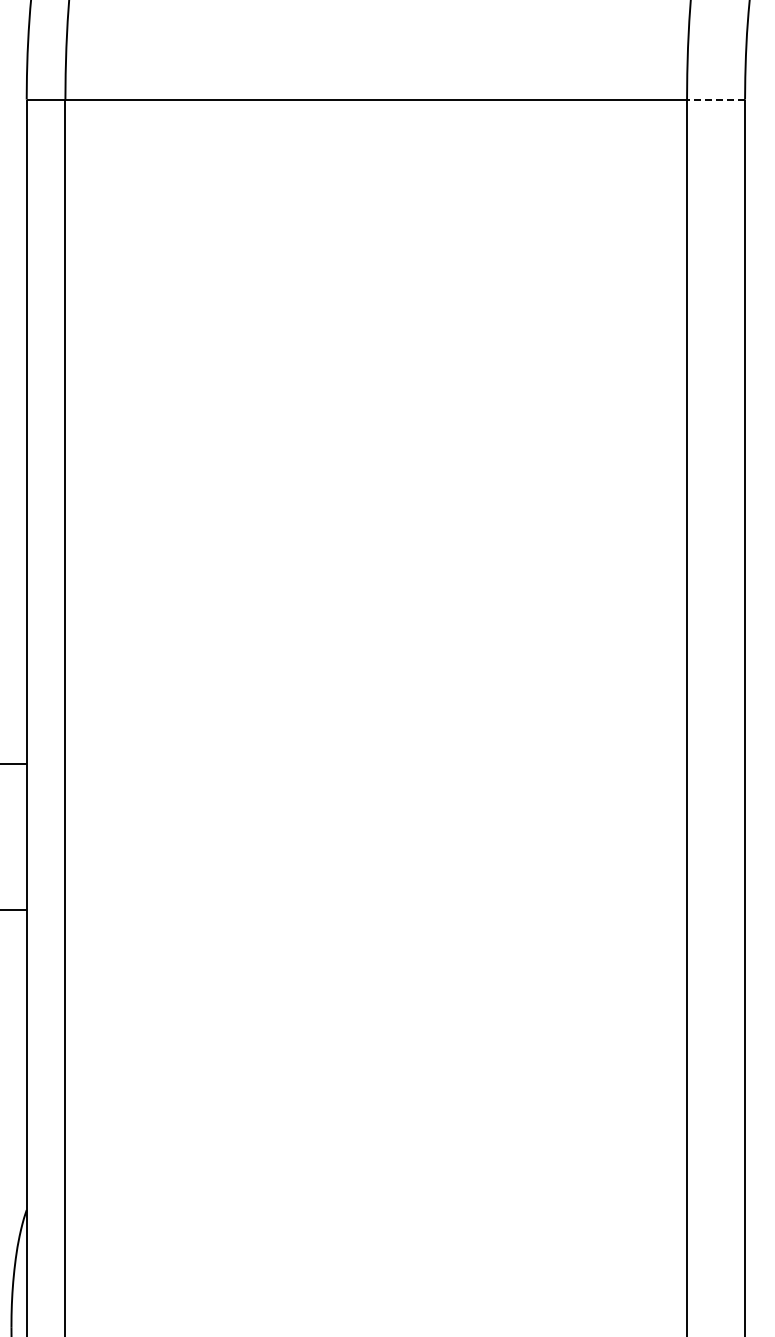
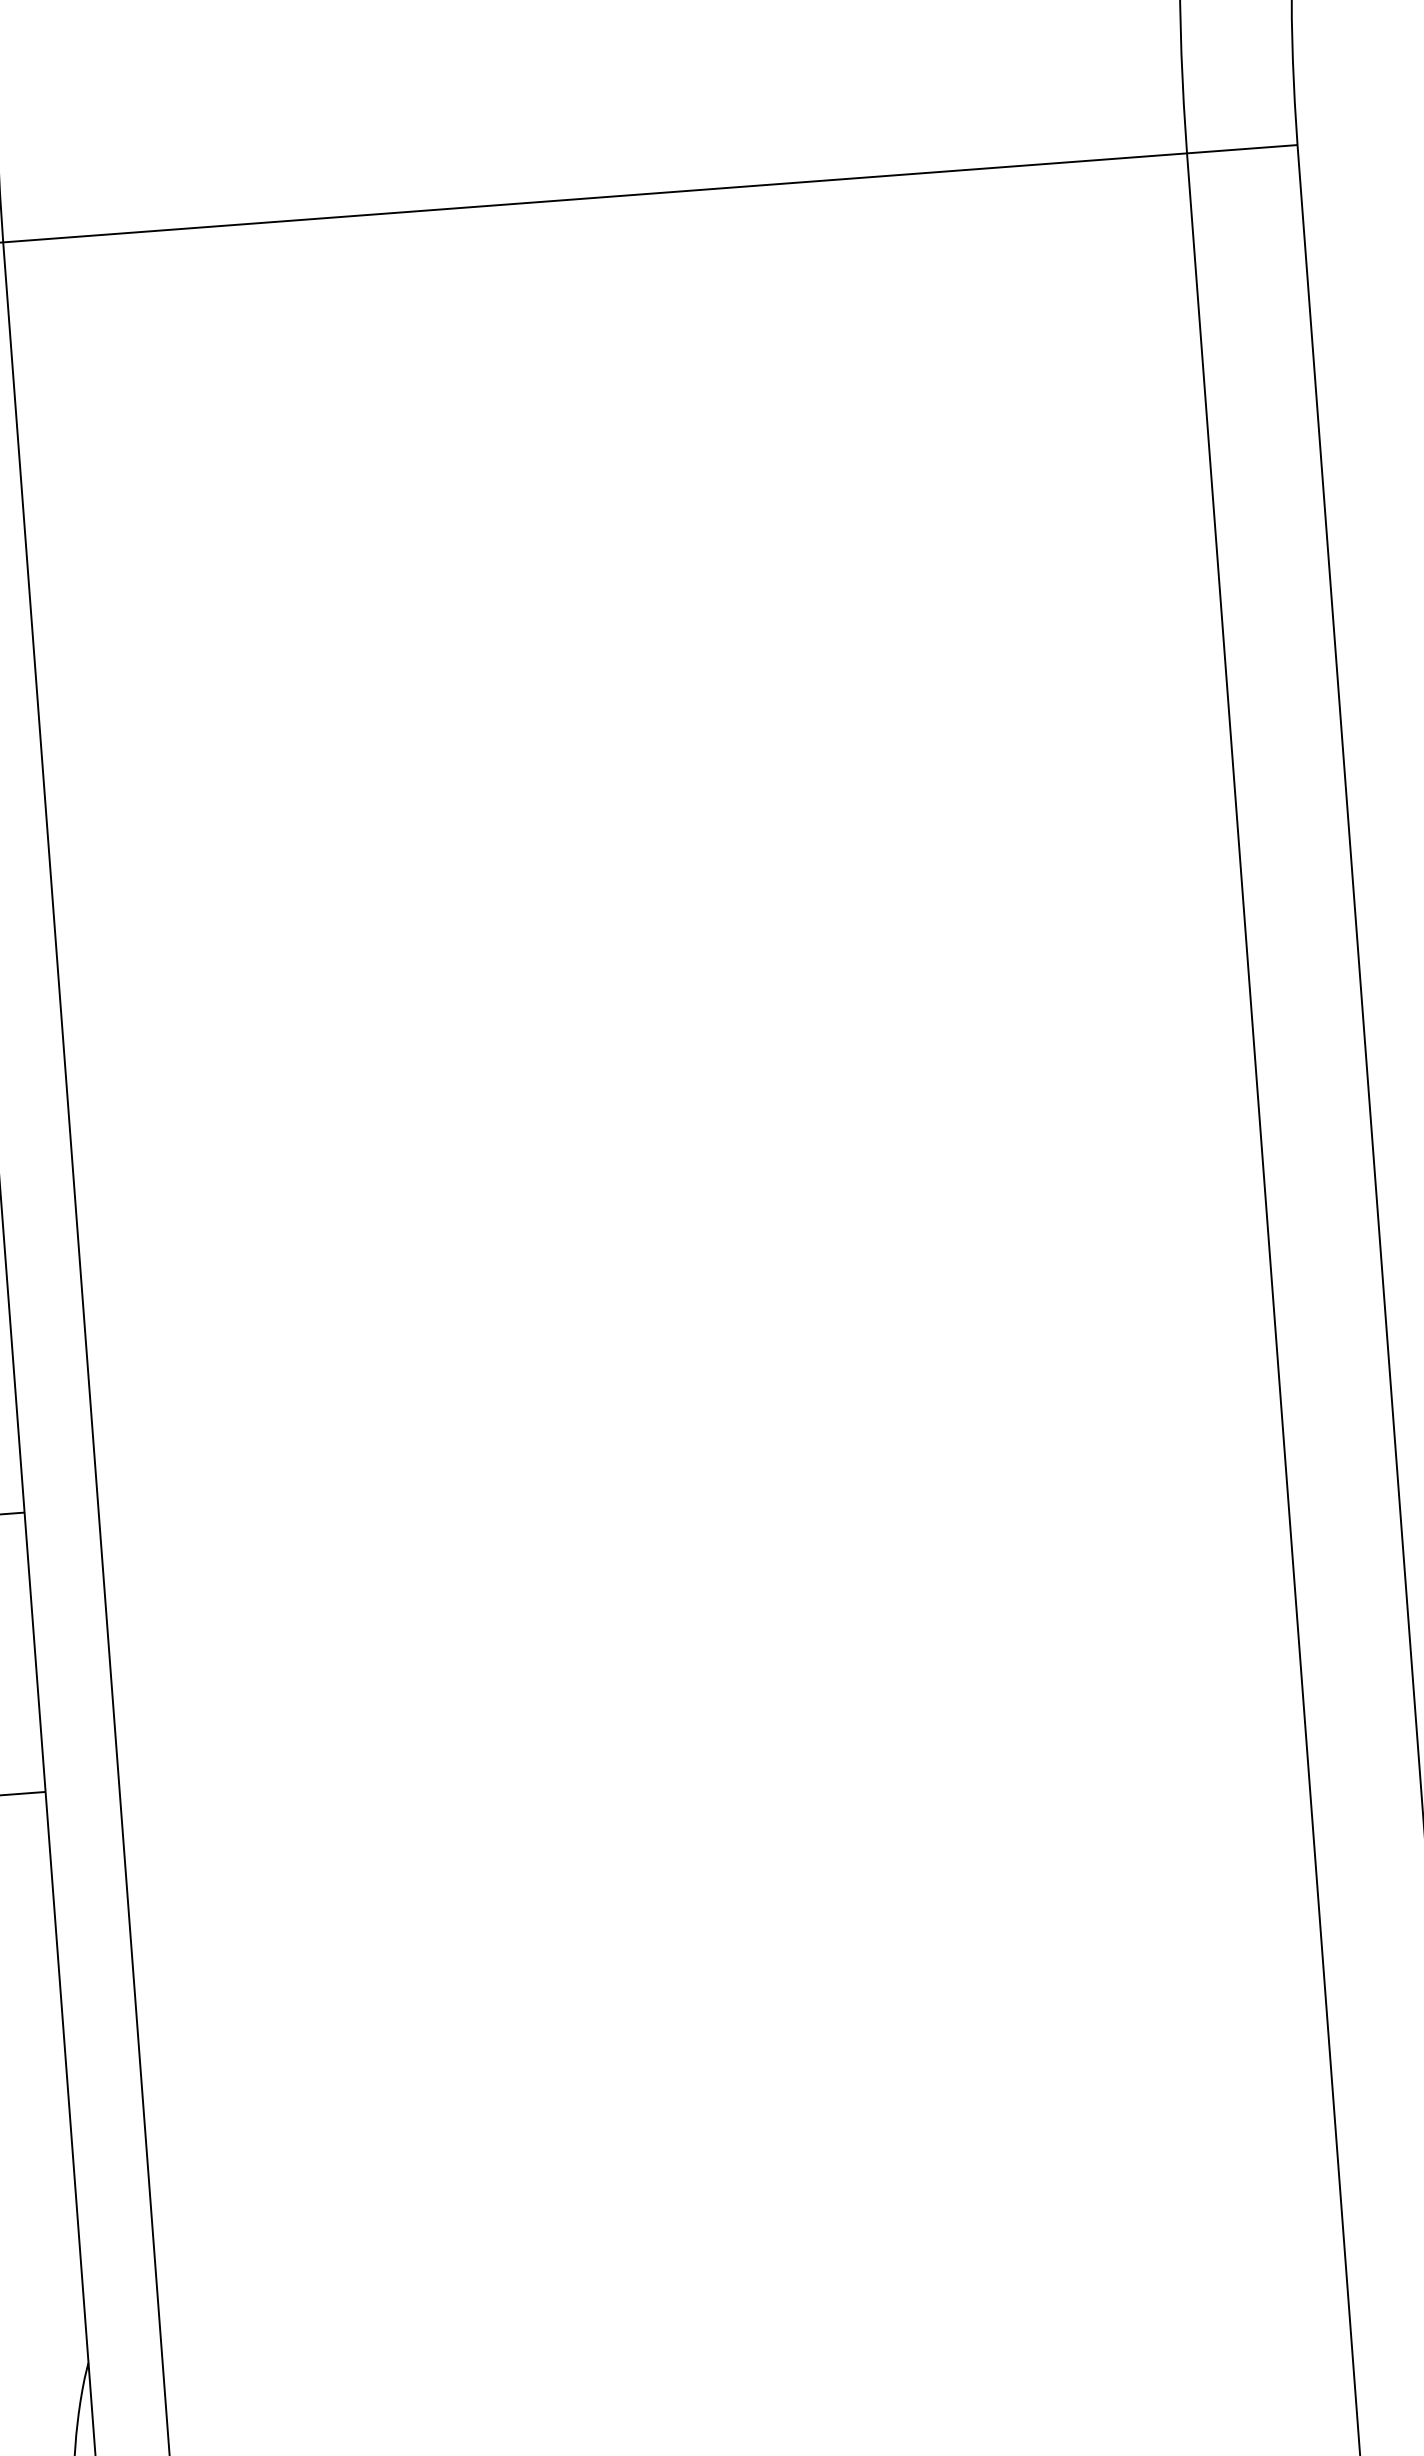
line: (715, 99) -> (1241, 149), dashed -> solid

